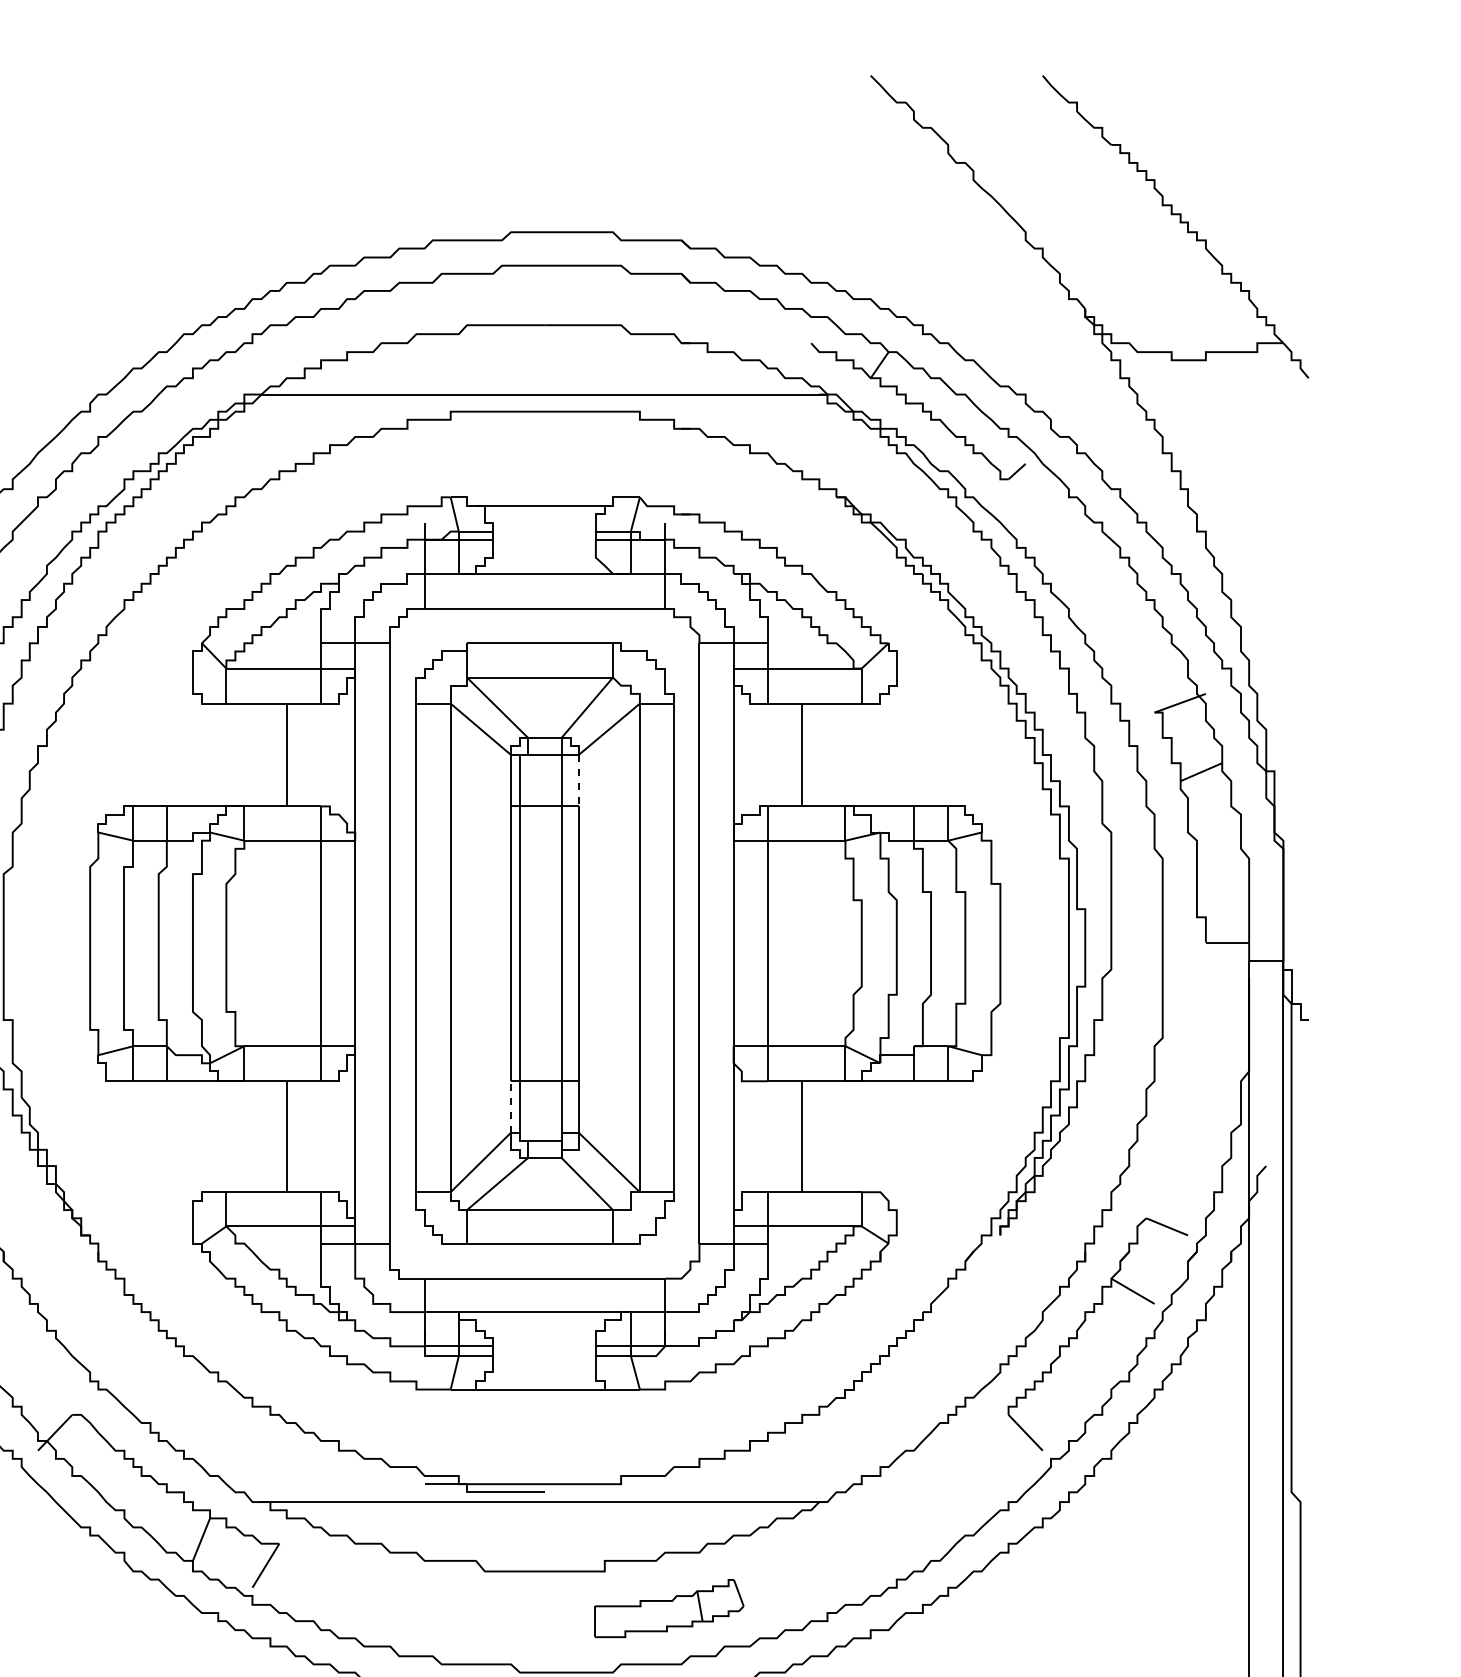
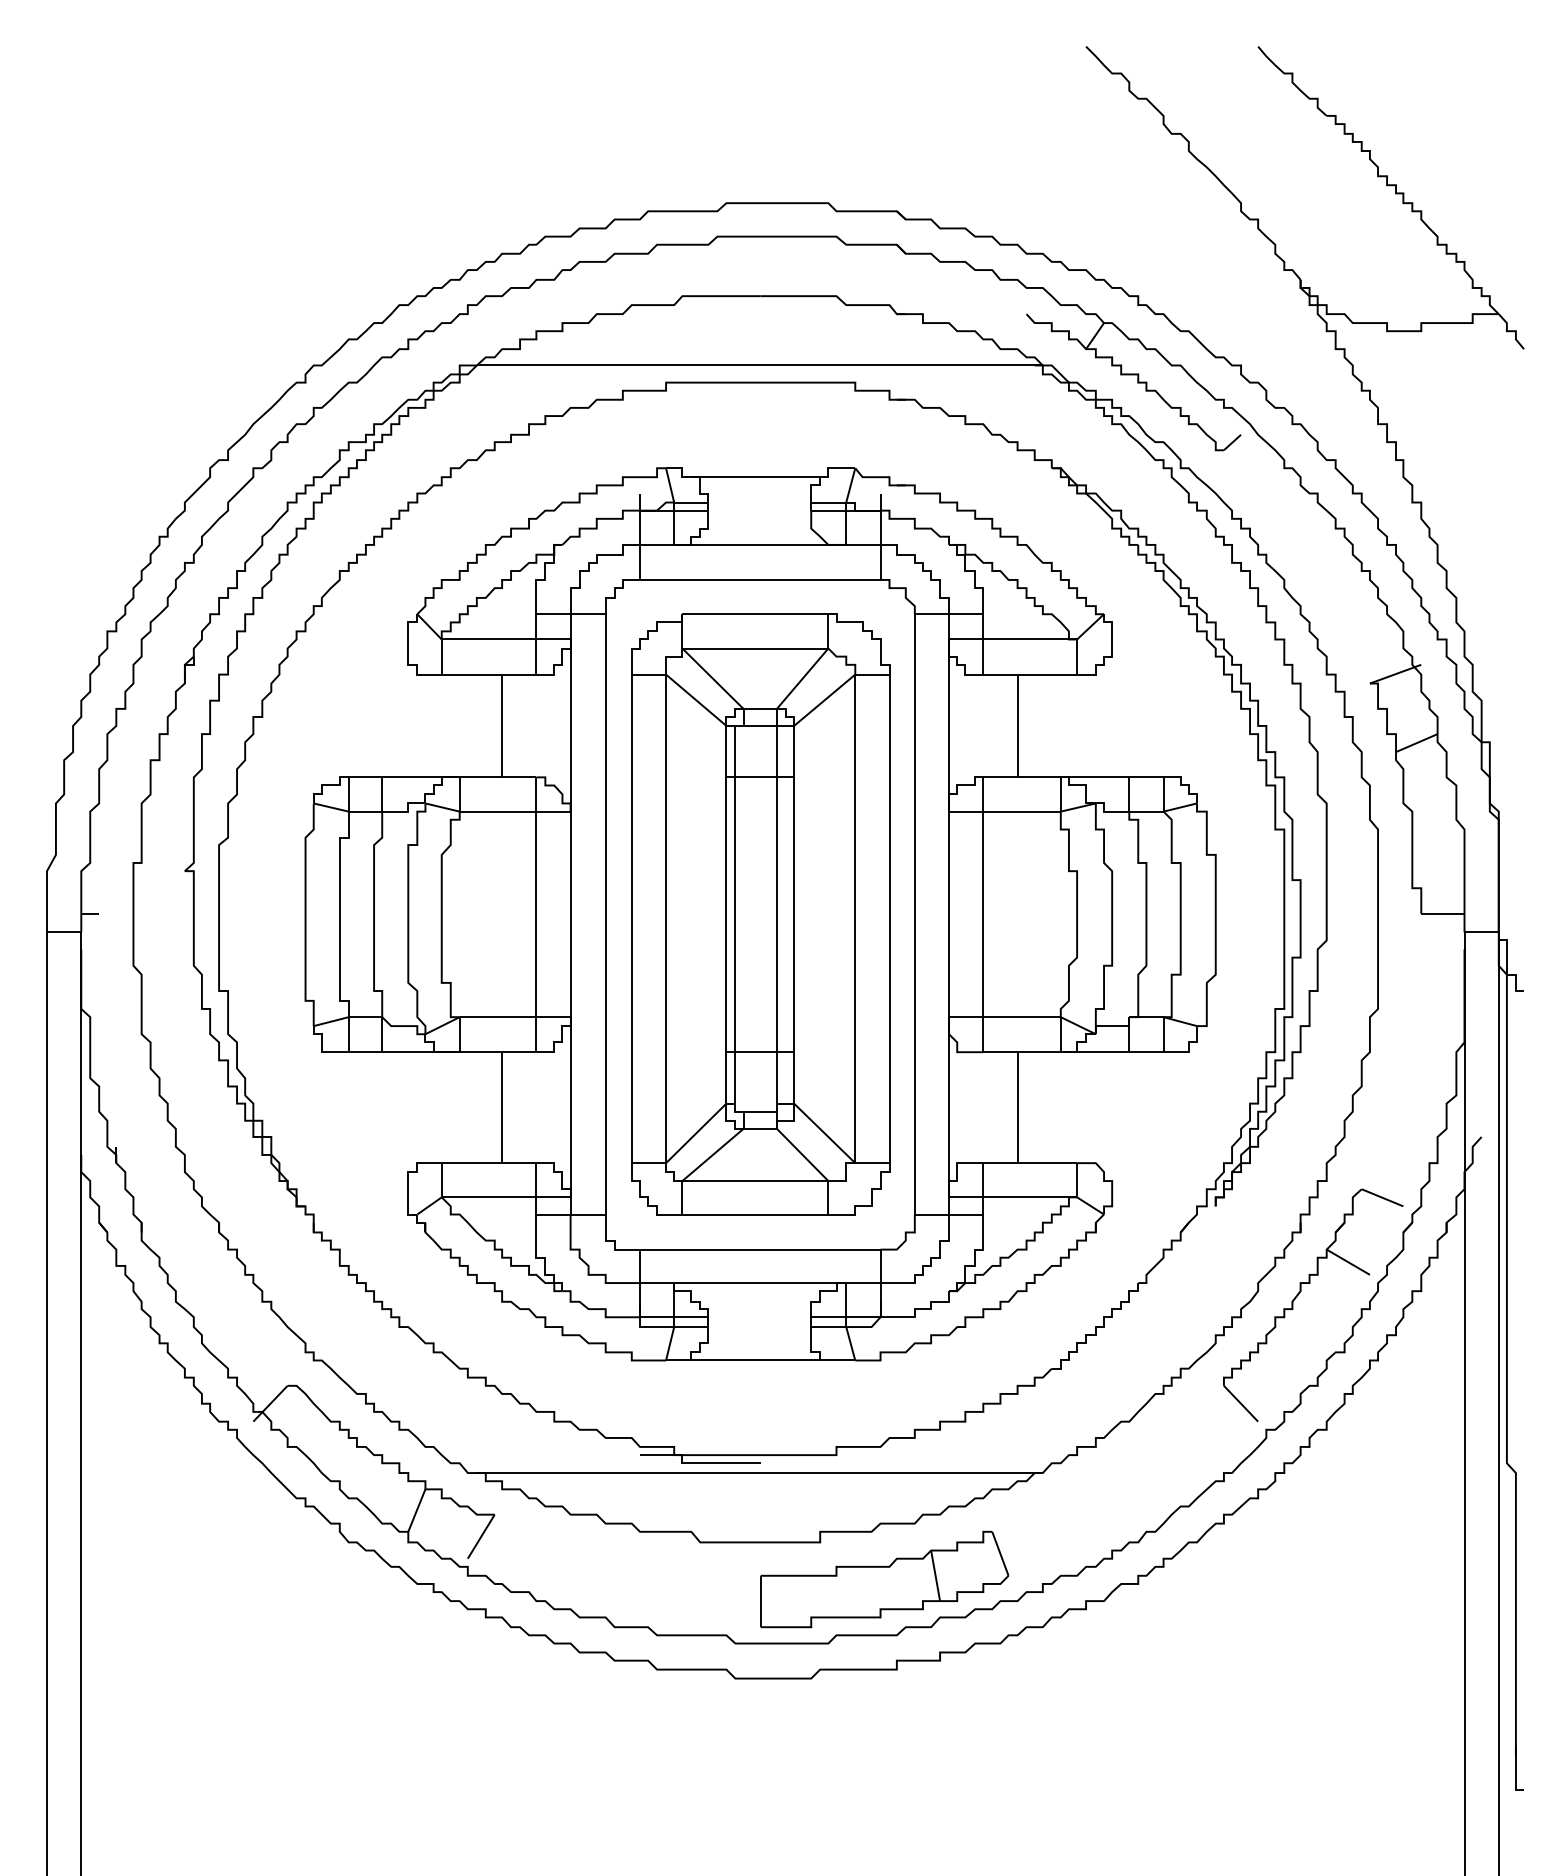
line: (579, 780) -> (794, 751), dashed -> solid
line: (511, 1106) -> (726, 1077), dashed -> solid
part: (669, 1608) -> (884, 1579), size x1.67

